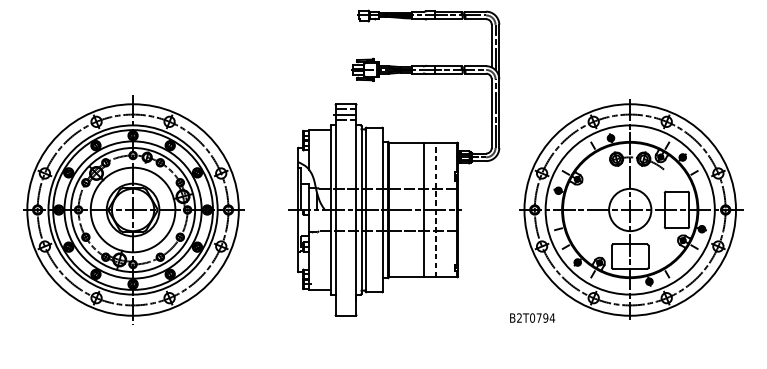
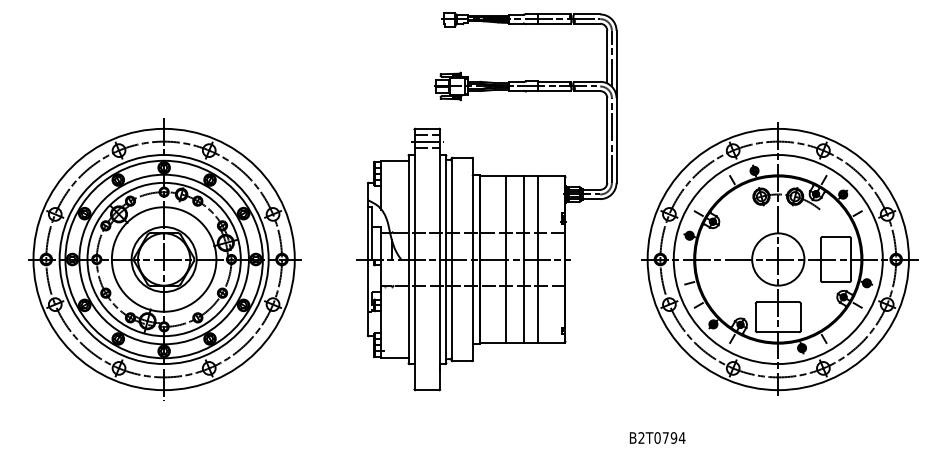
line: (410, 209) -> (506, 259), added
line: (436, 209) -> (538, 259), dashed -> solid
text: (532, 317) -> (657, 437), moved

